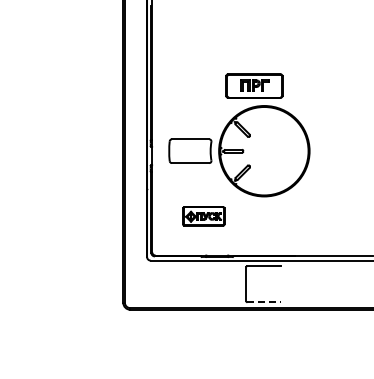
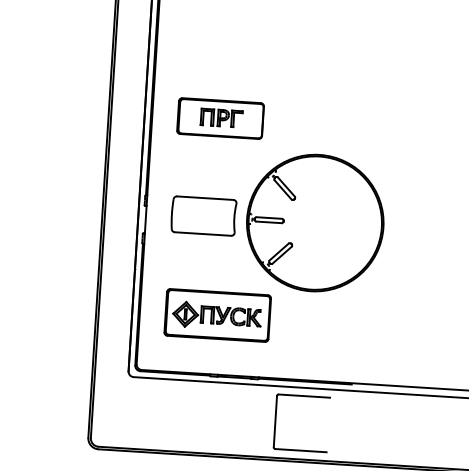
part: (254, 85) -> (220, 117), moved
part: (203, 216) -> (217, 315), size x1.67
line: (264, 302) -> (301, 450), dashed -> solid

